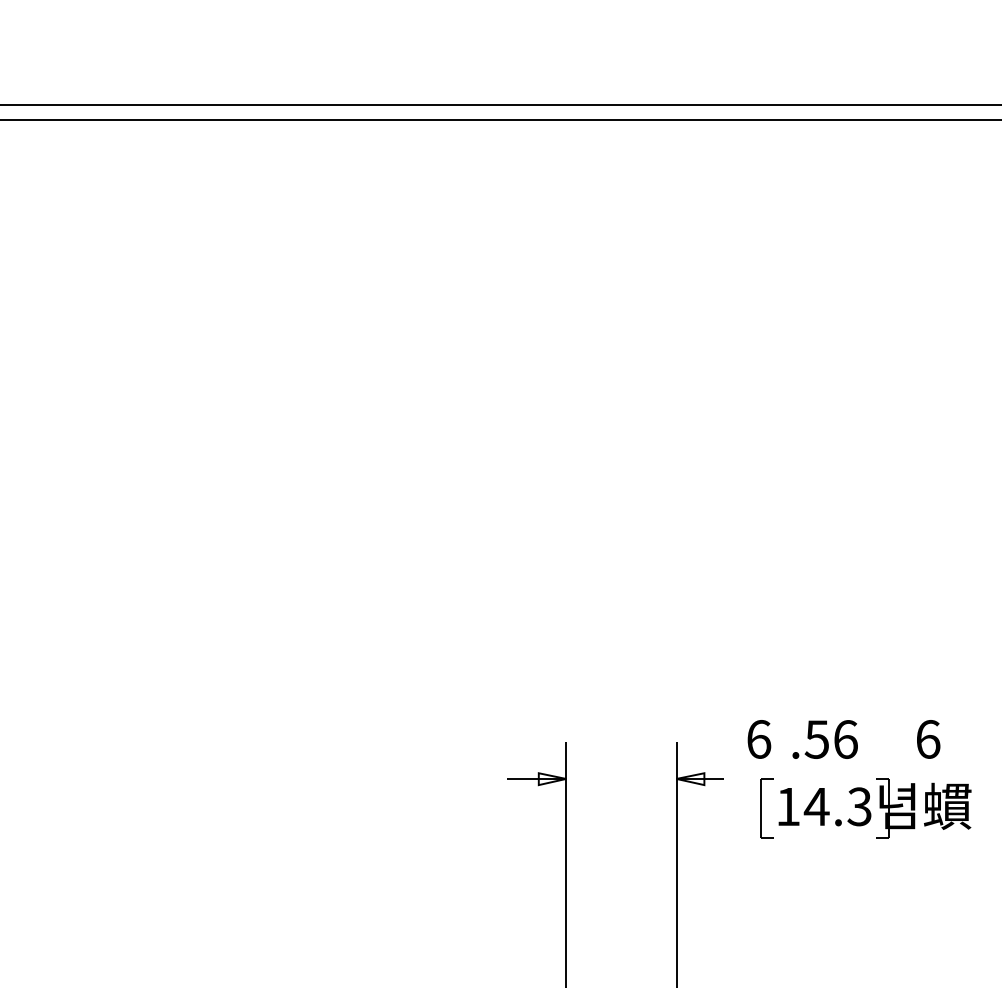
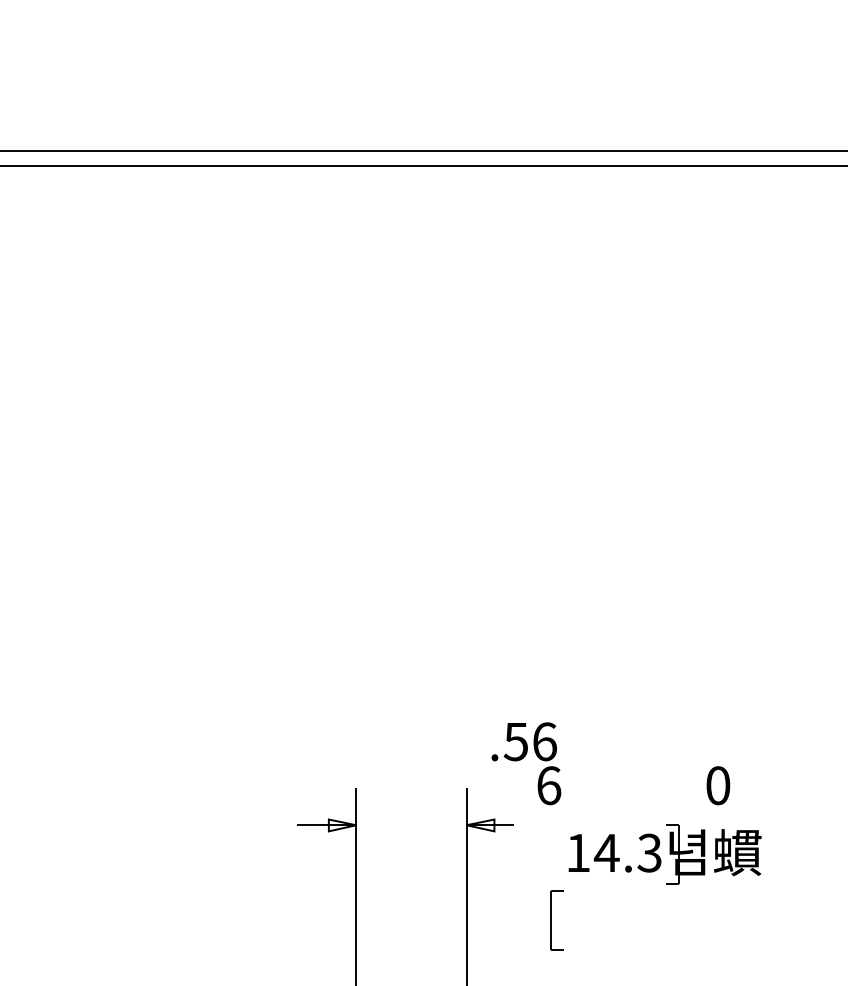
text: (824, 739) -> (523, 741), moved
text: (928, 739) -> (718, 785), 6 -> 0
part: (766, 808) -> (556, 920), moved

